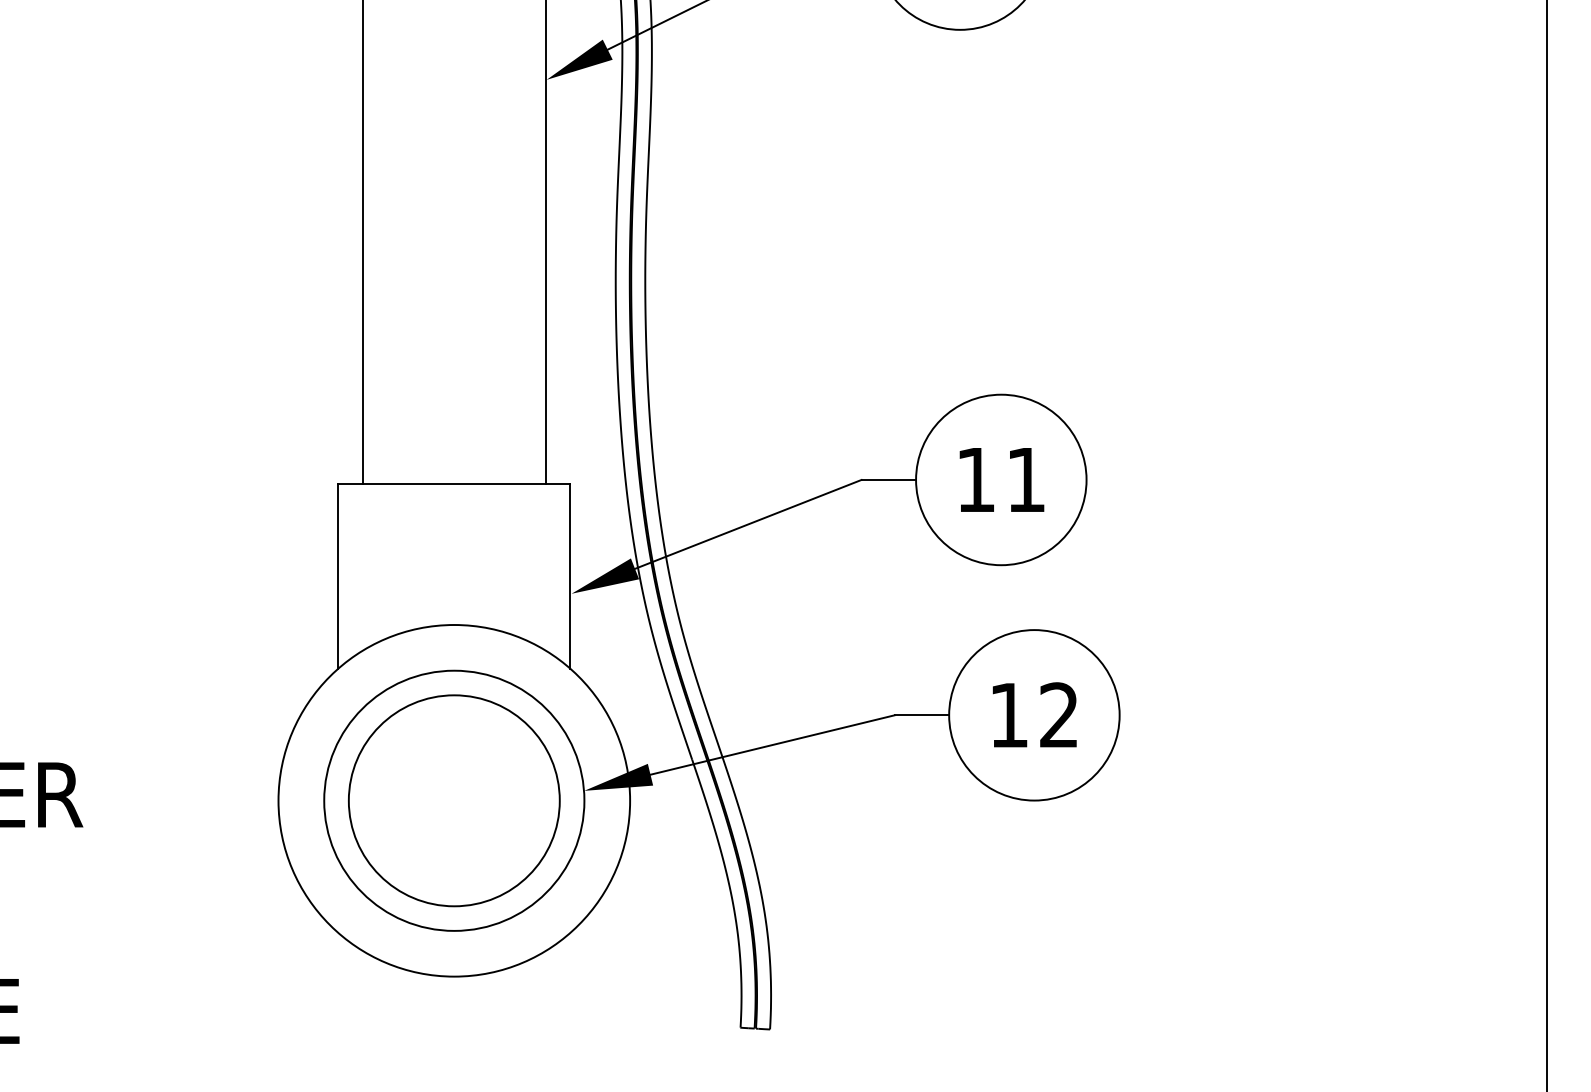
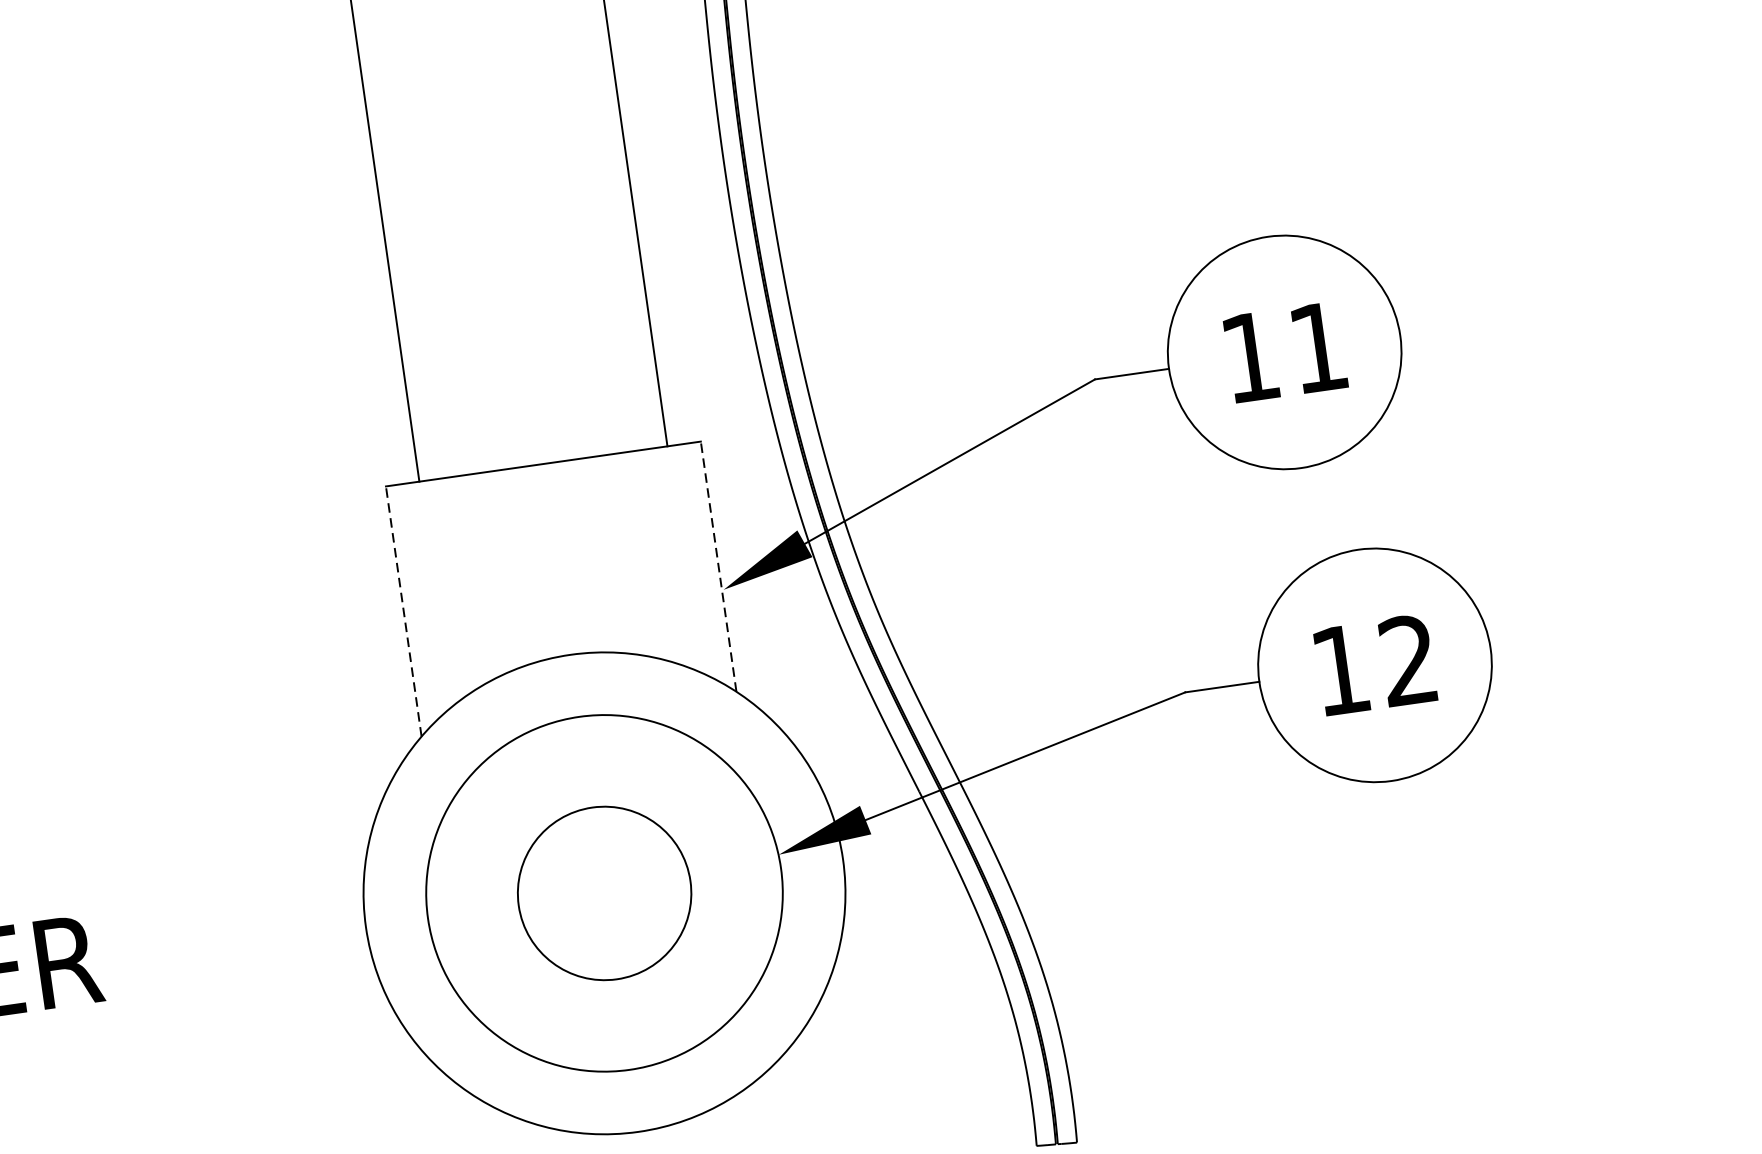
line: (338, 576) -> (404, 611), solid -> dashed
line: (570, 576) -> (718, 566), solid -> dashed
circle: (454, 800) -> (604, 892), size x0.6

